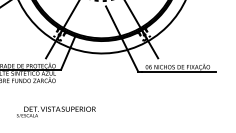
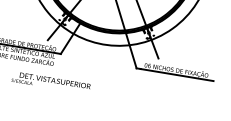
text: (56, 111) -> (51, 82), moved

